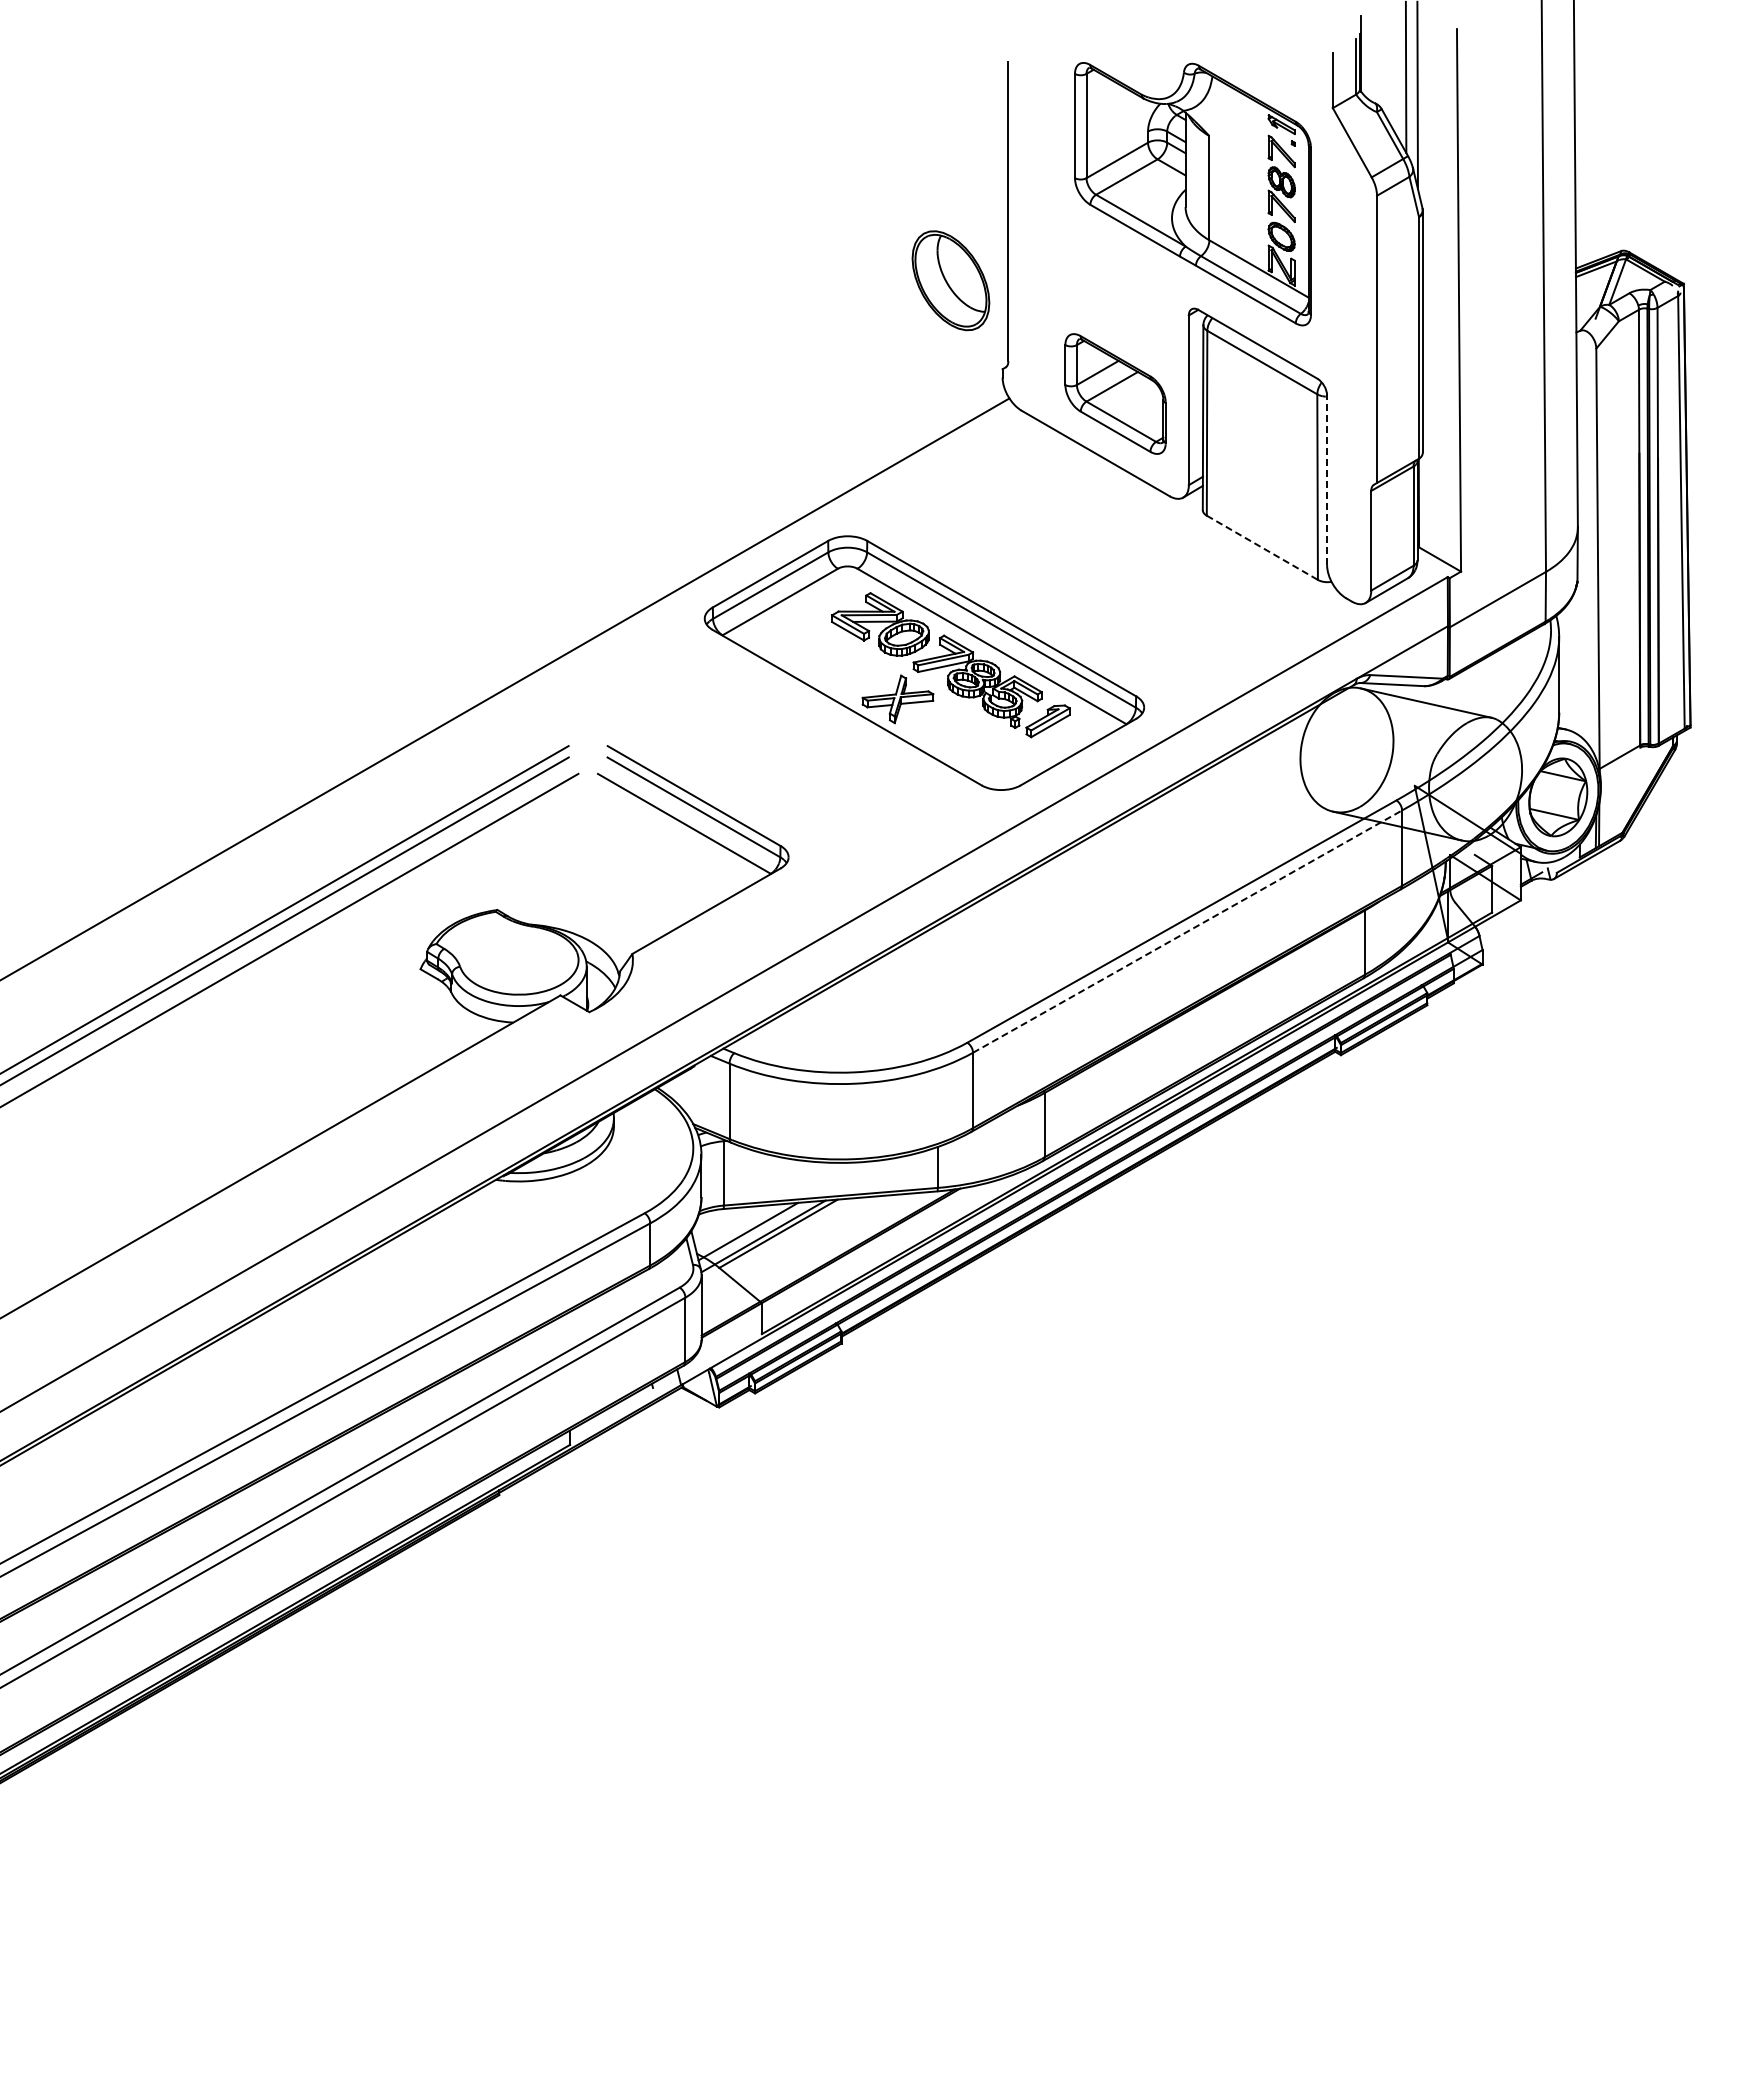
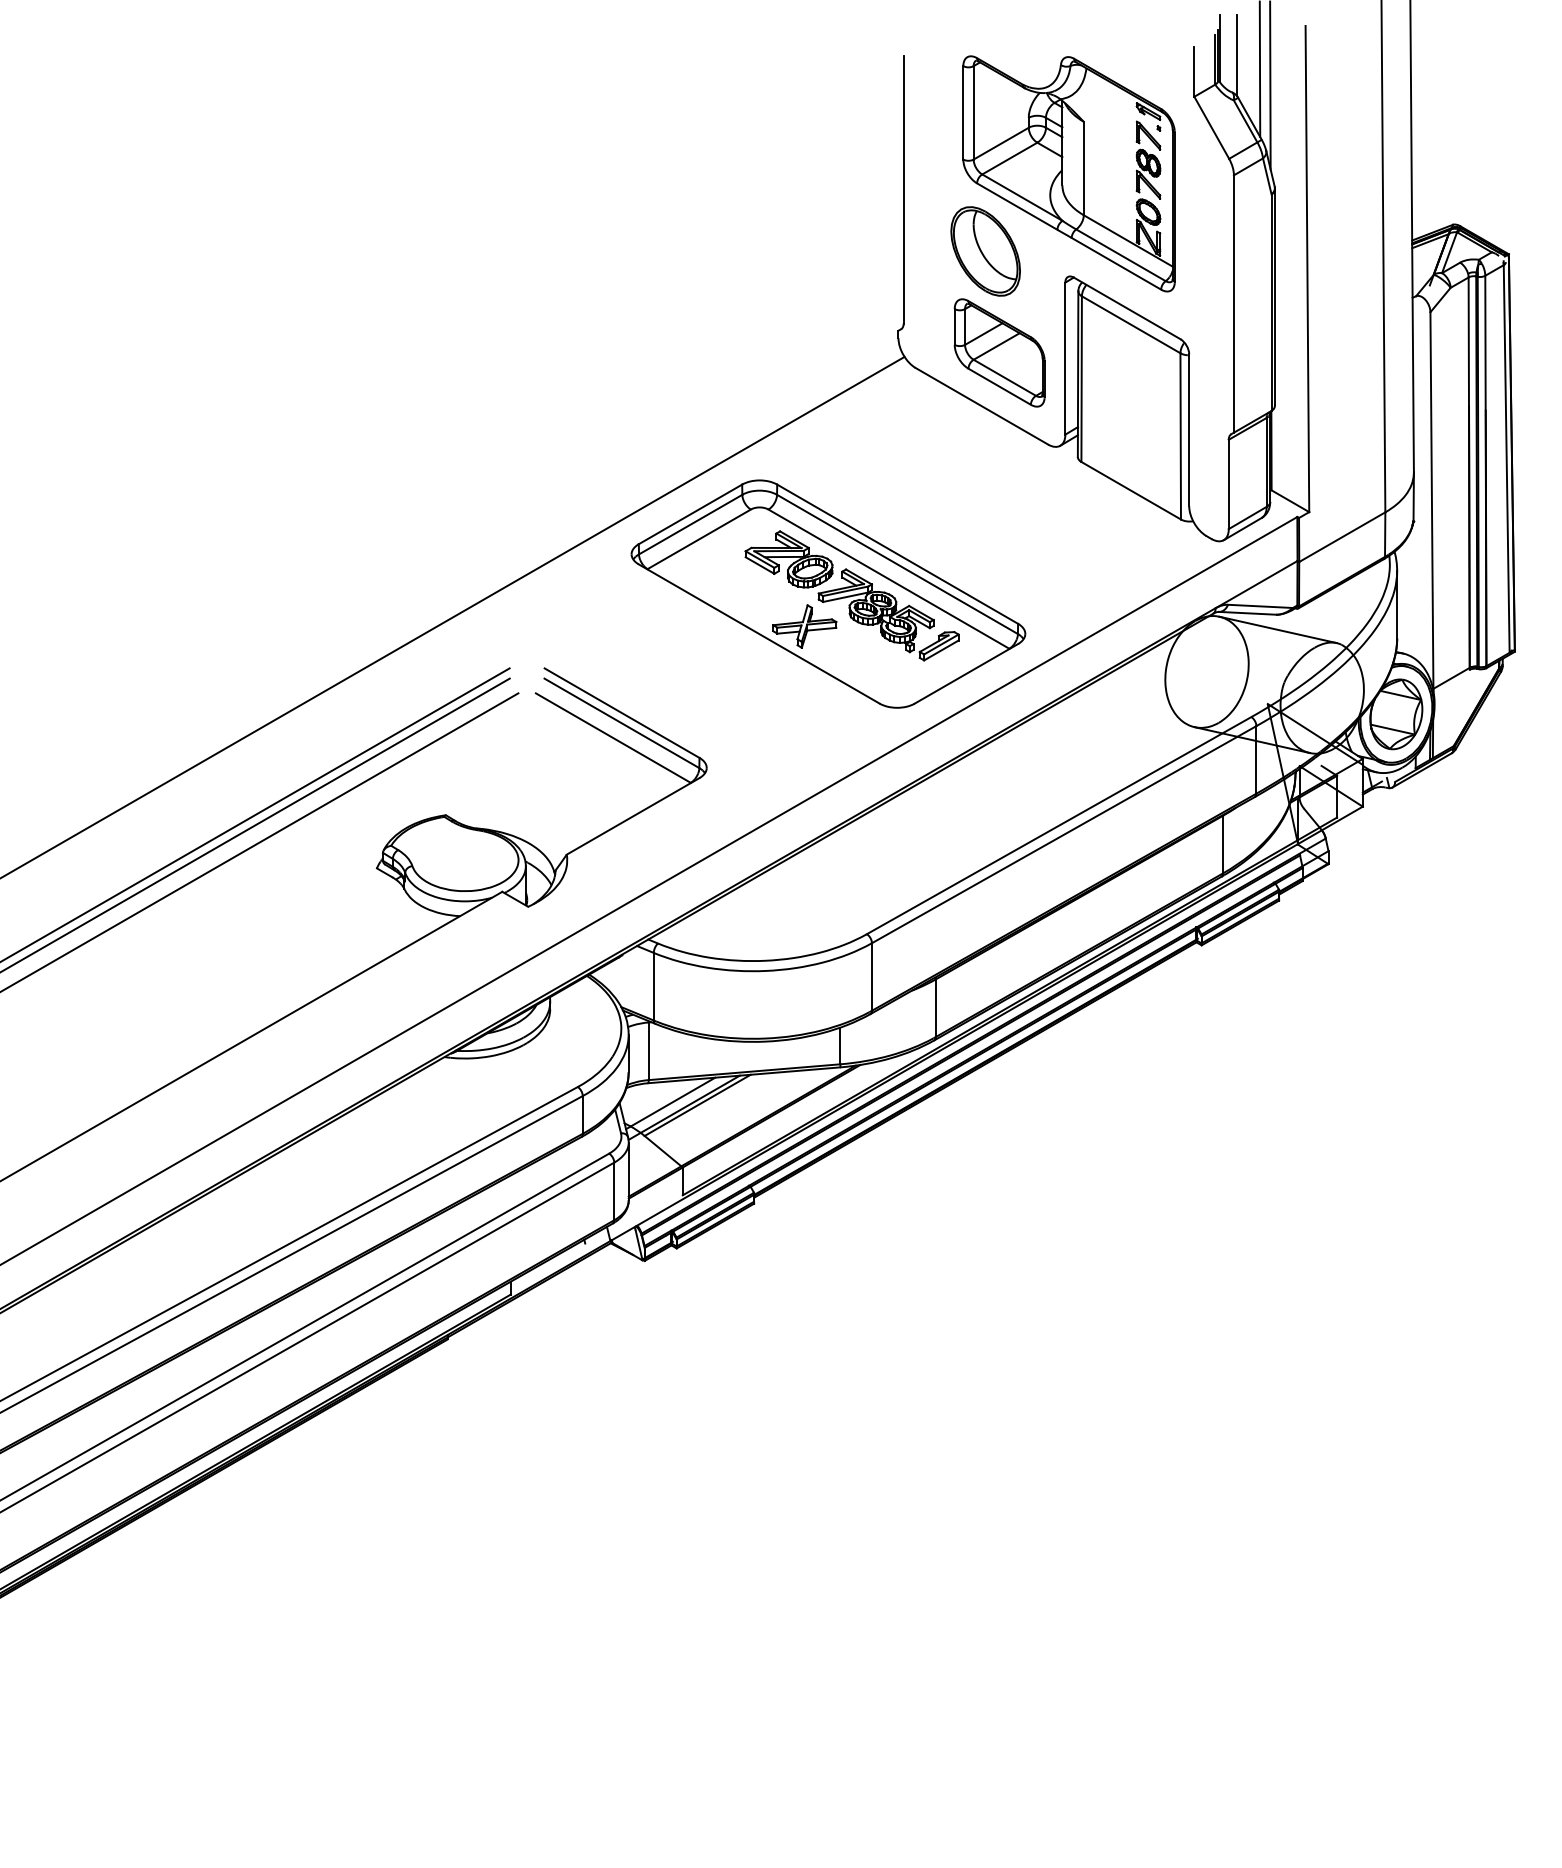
line: (1380, 61) -> (1237, 55), added
part: (950, 280) -> (985, 251), moved
line: (1327, 480) -> (1189, 430), dashed -> solid
line: (1262, 548) -> (1131, 491), dashed -> solid
line: (1188, 931) -> (1065, 834), dashed -> solid

